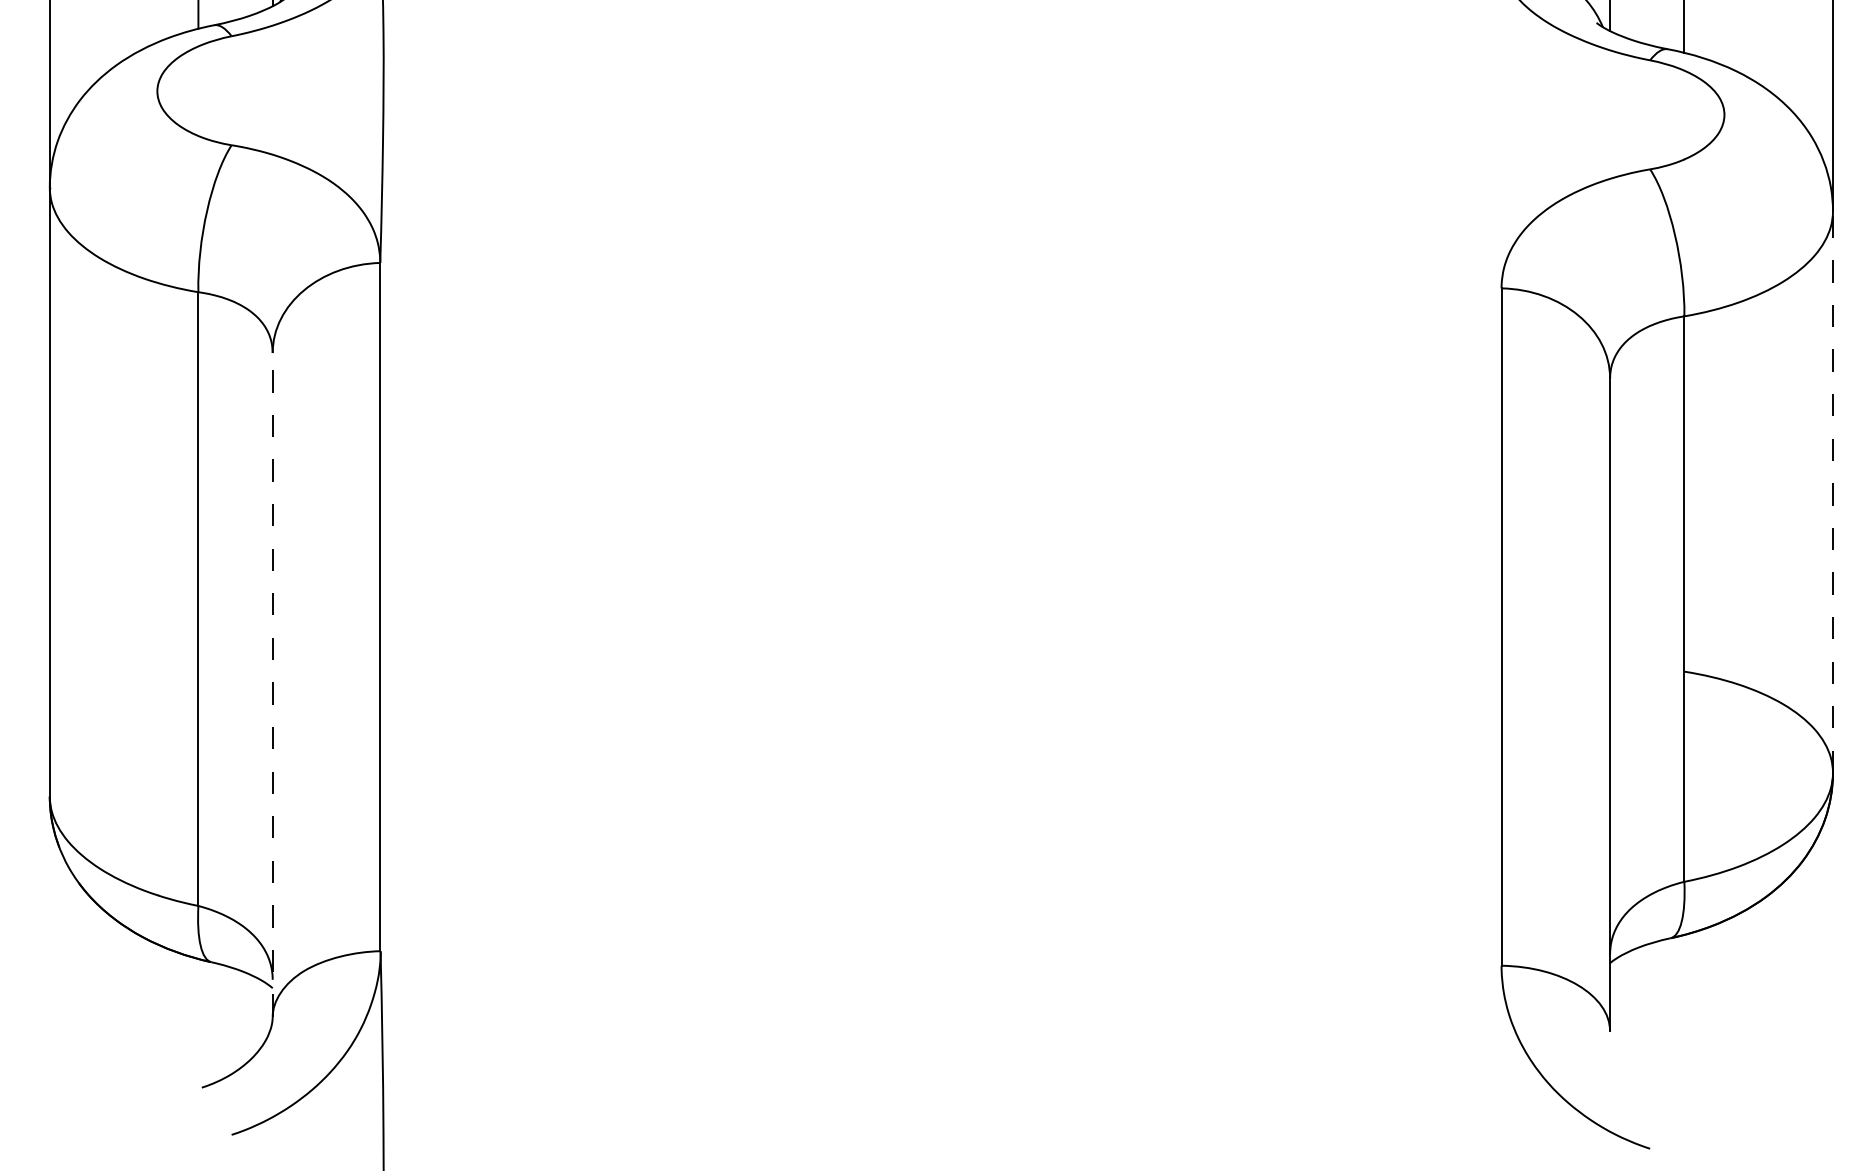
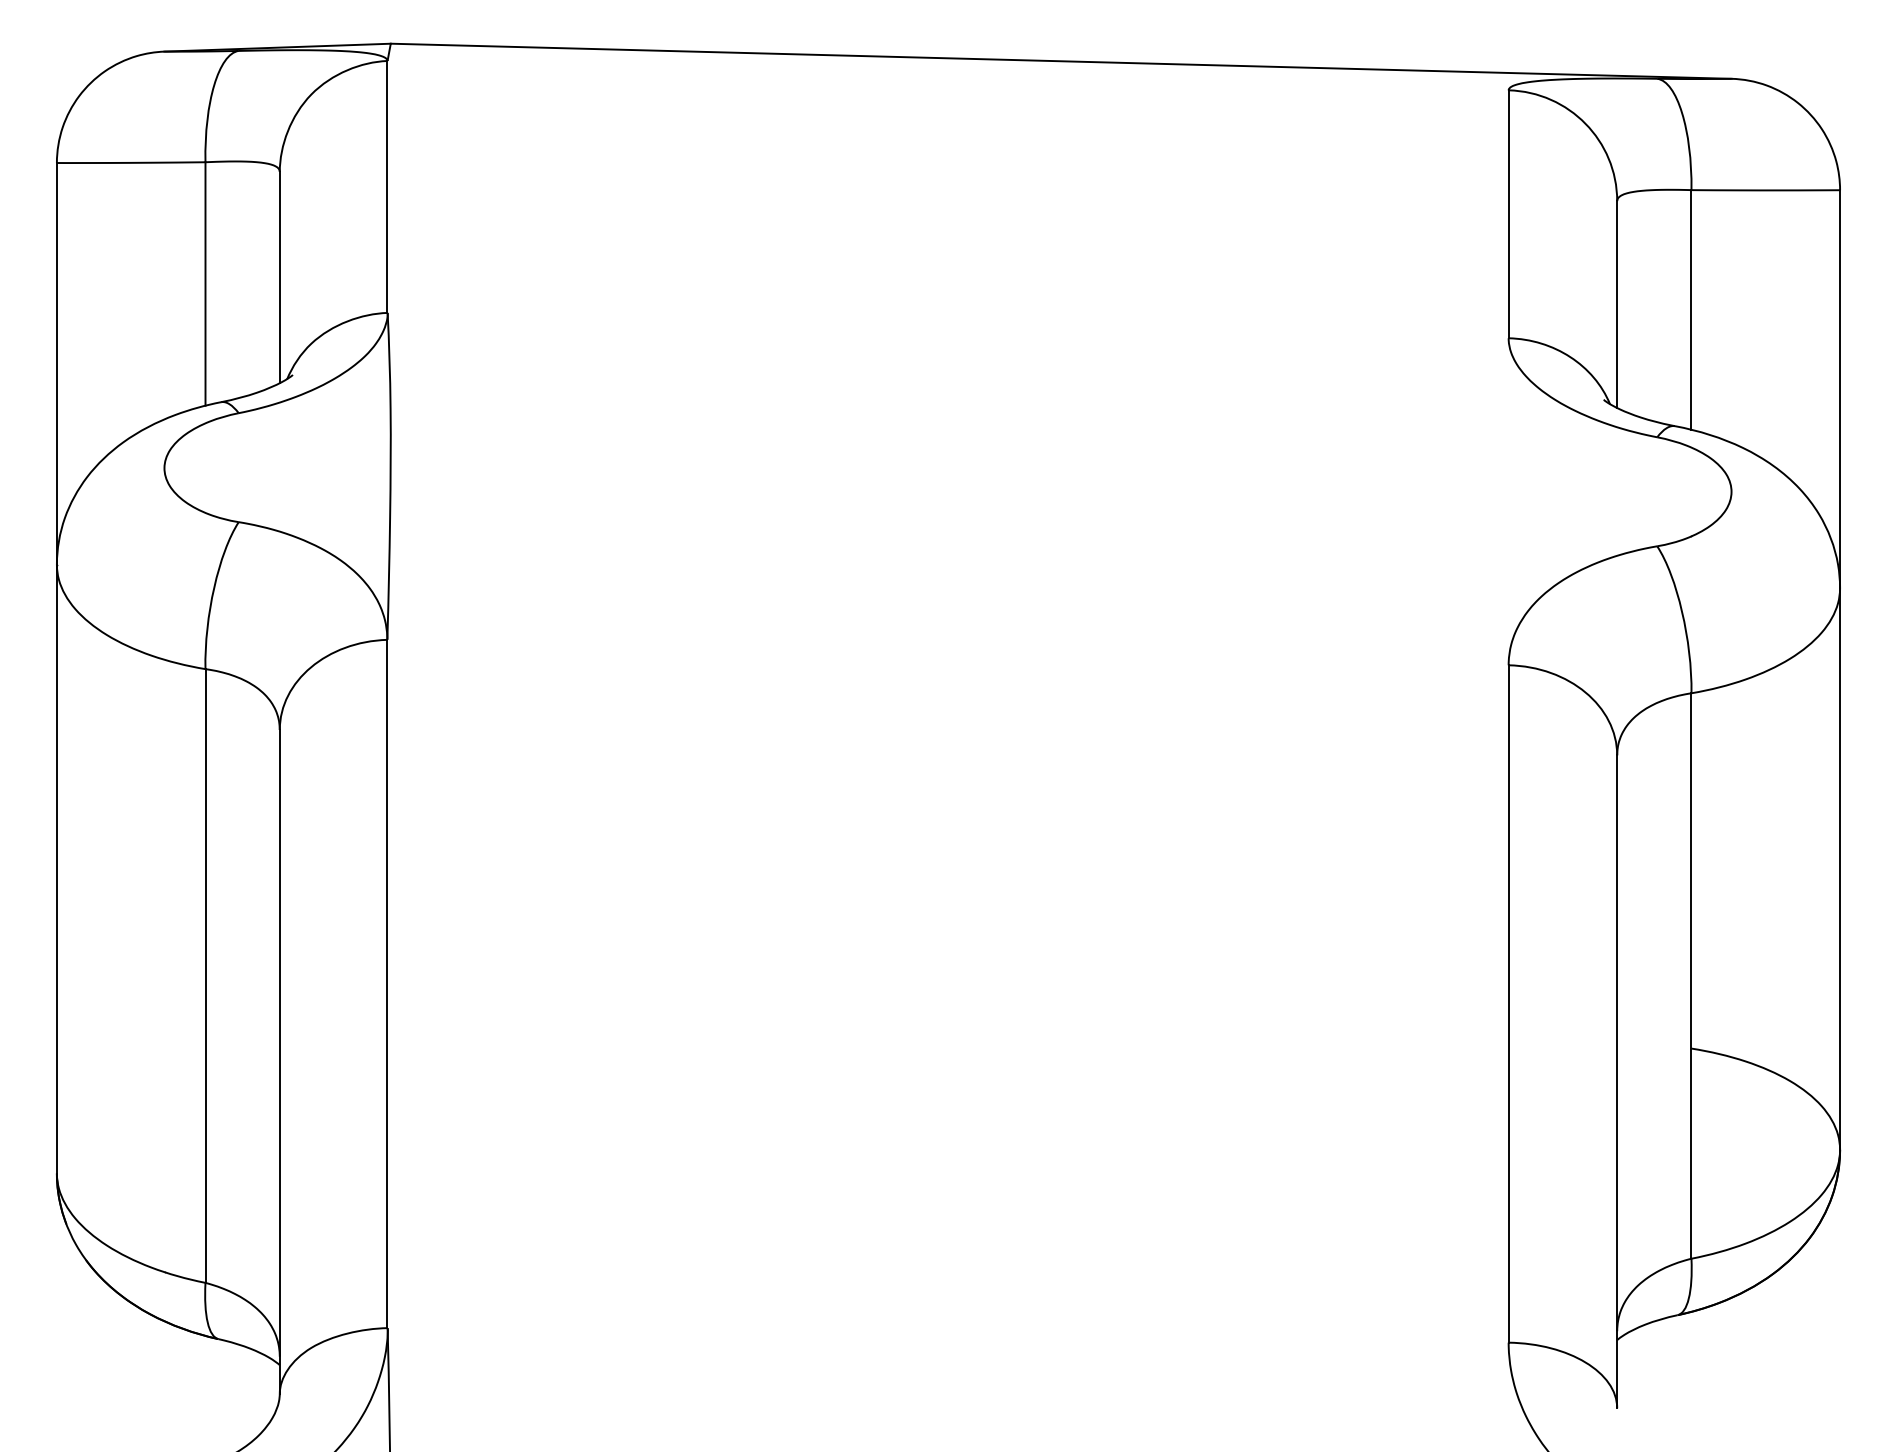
line: (1833, 492) -> (1840, 869), dashed -> solid
line: (272, 684) -> (279, 1061), dashed -> solid

